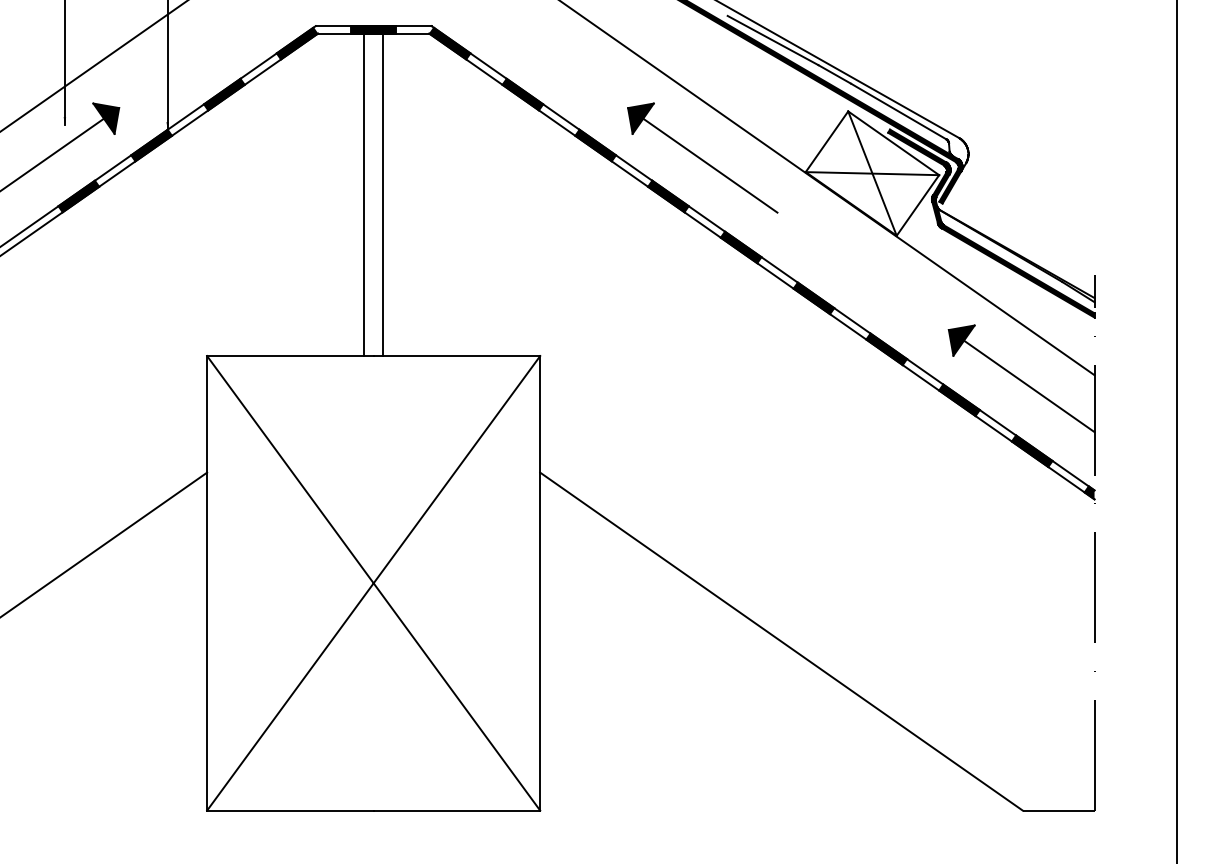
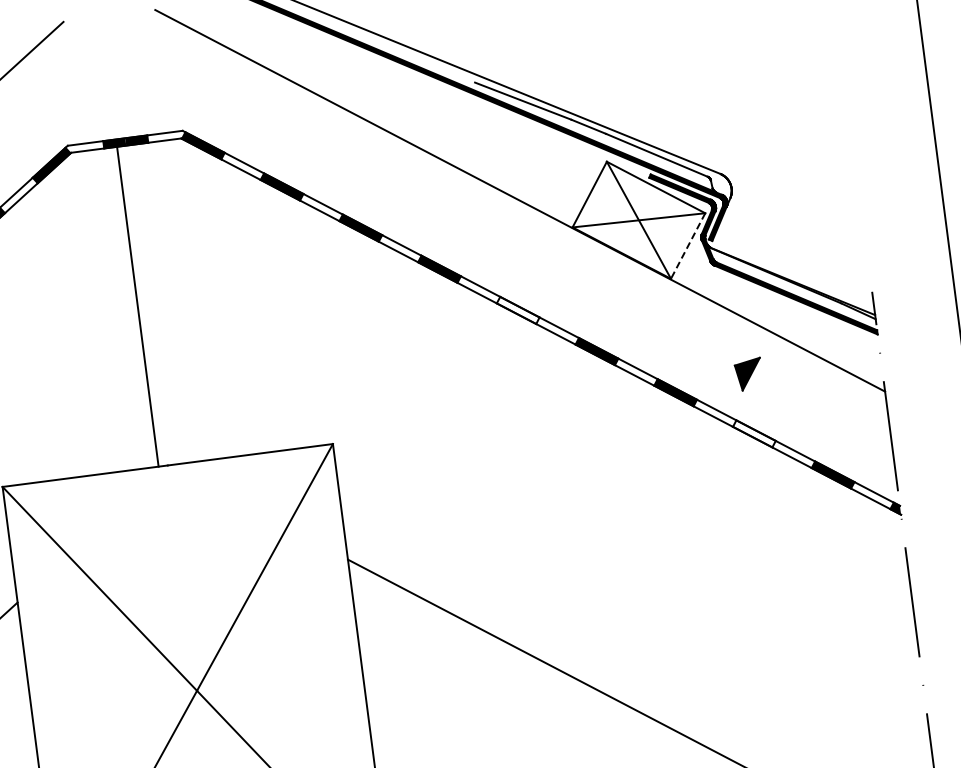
part: (702, 157) -> (468, 226), removed
line: (382, 194) -> (155, 304), removed
line: (917, 205) -> (687, 246), solid -> dashed
fill: (740, 247) -> (517, 310), removed
line: (1029, 386) -> (822, 411), removed
fill: (959, 400) -> (754, 434), removed

